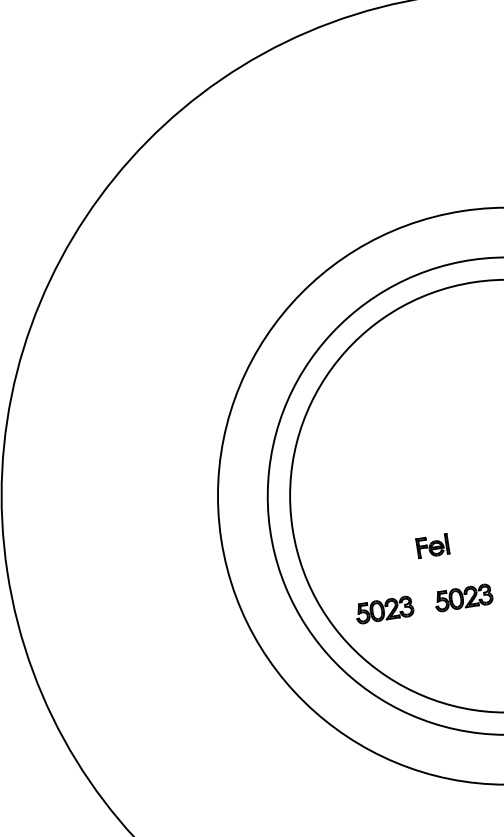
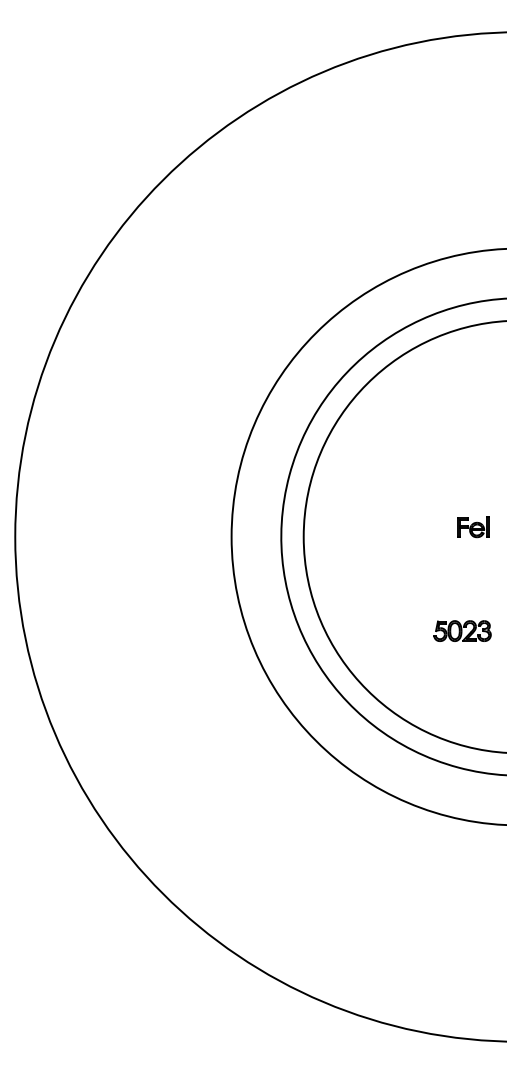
part: (432, 546) -> (473, 527), moved
part: (384, 609) -> (382, 630), removed

